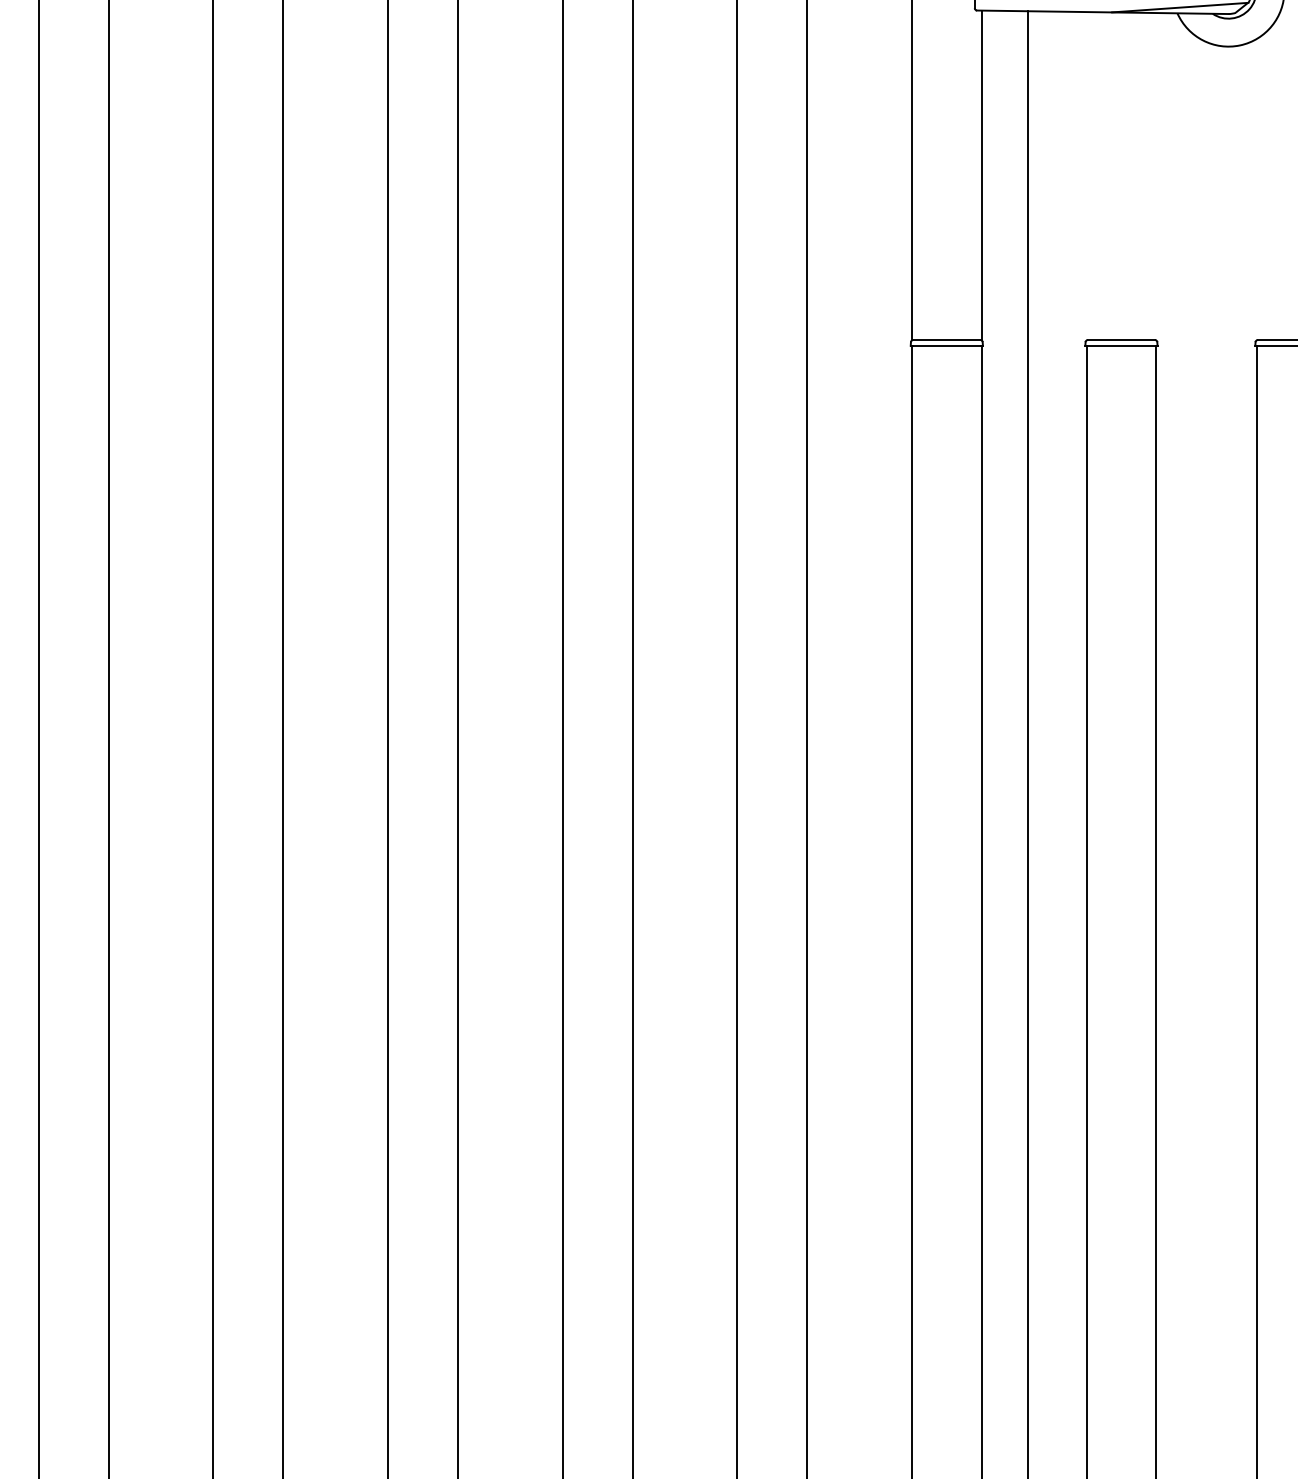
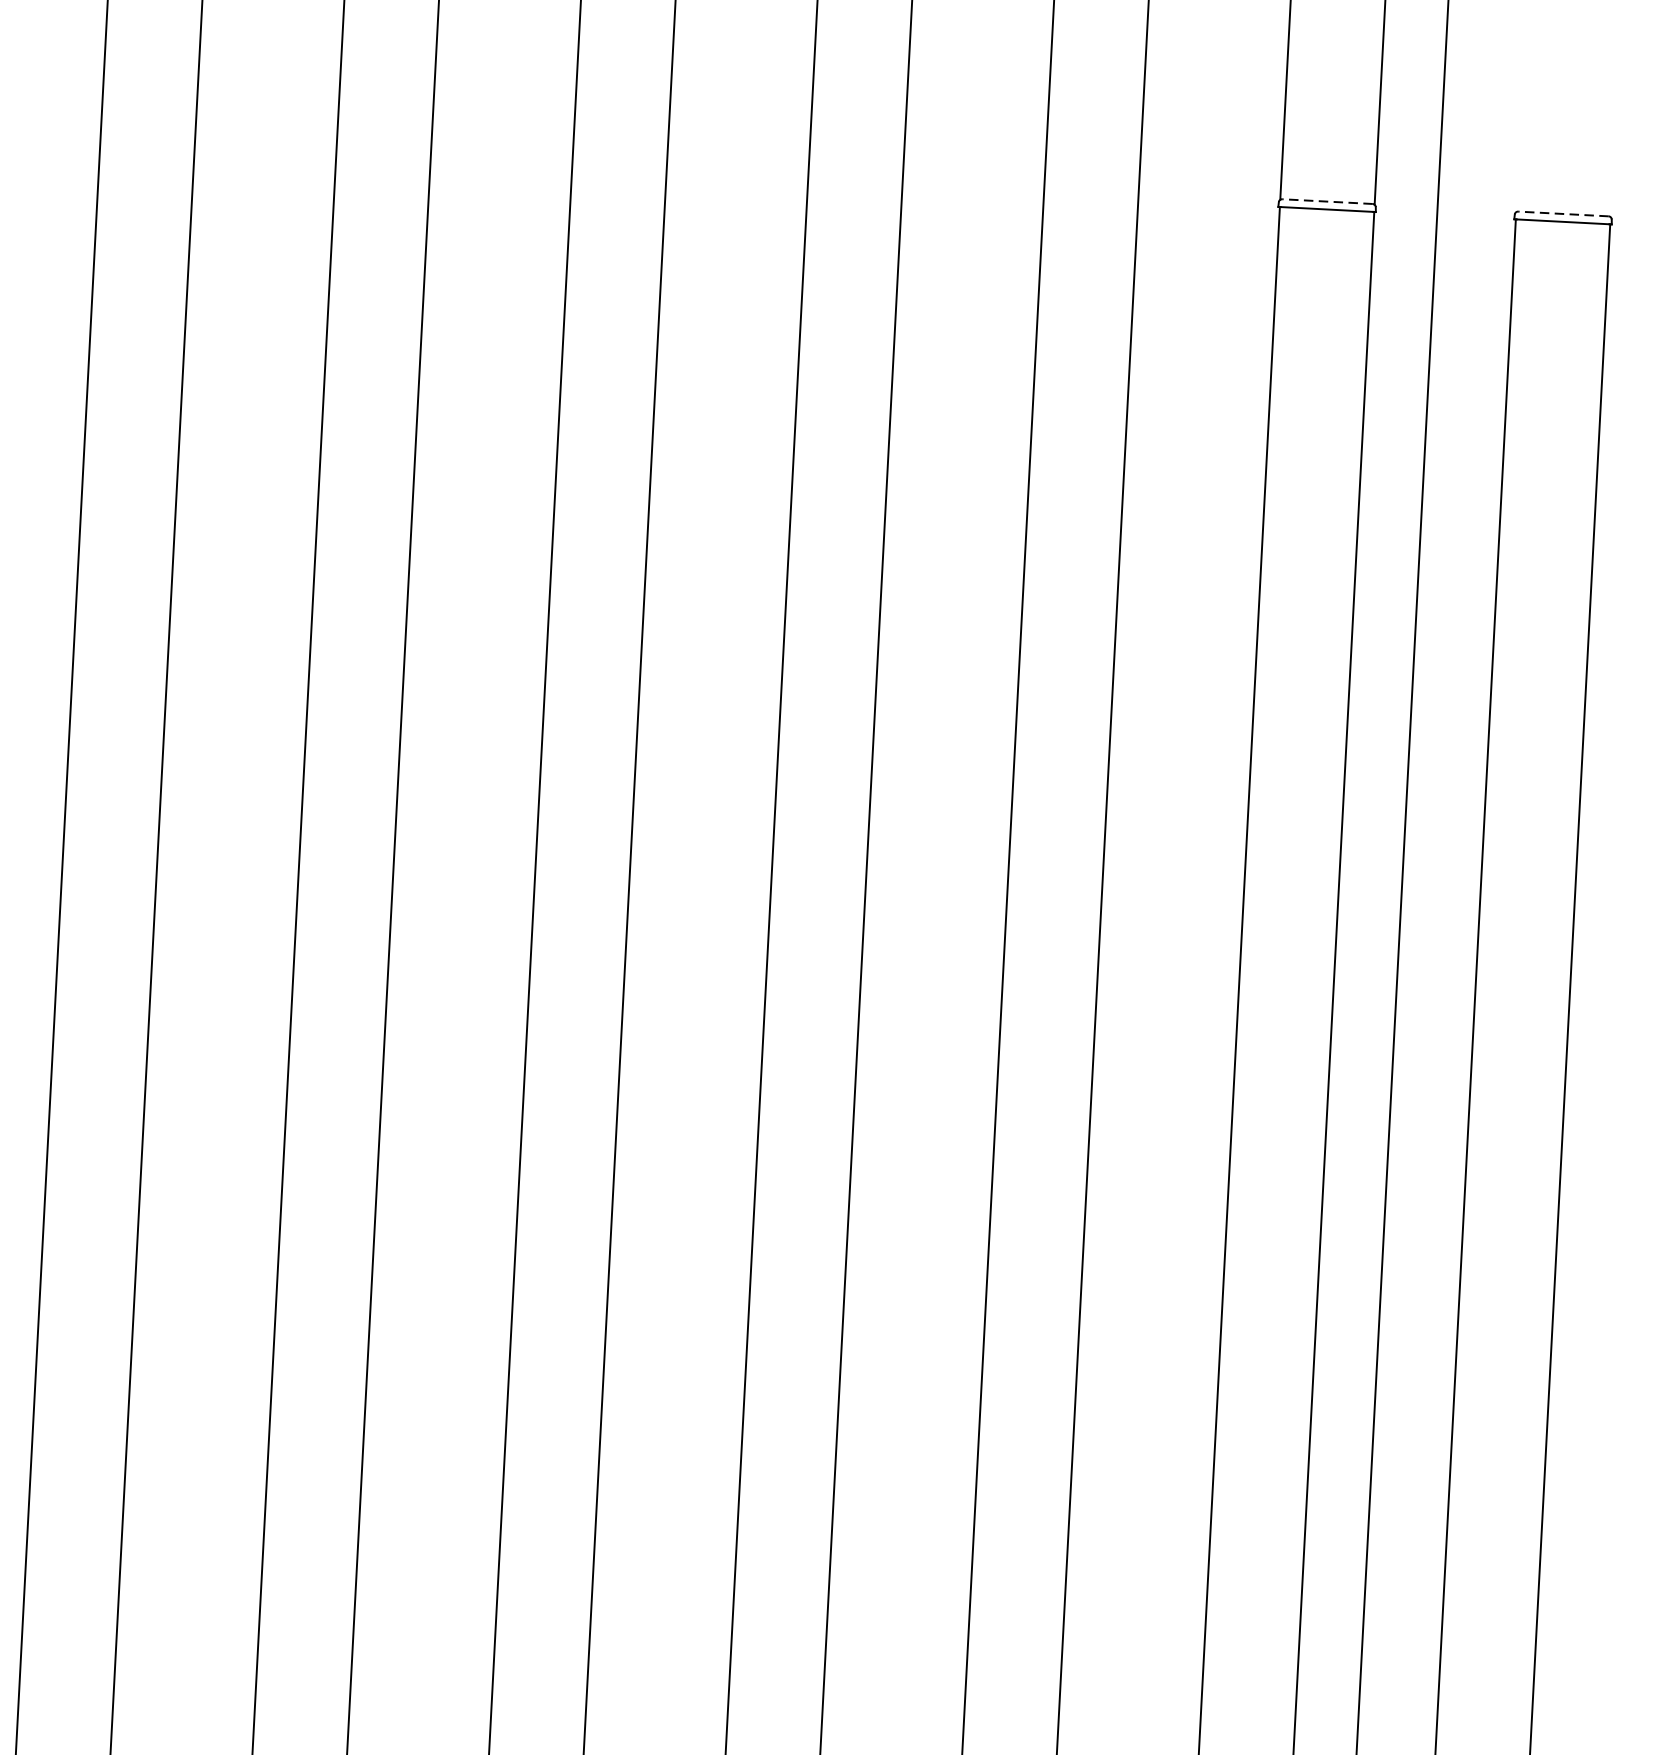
line: (946, 340) -> (1327, 202), solid -> dashed
line: (1121, 340) -> (1563, 214), solid -> dashed

